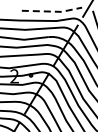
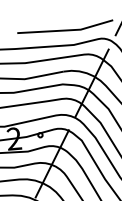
line: (53, 11) -> (67, 30), dashed -> solid

